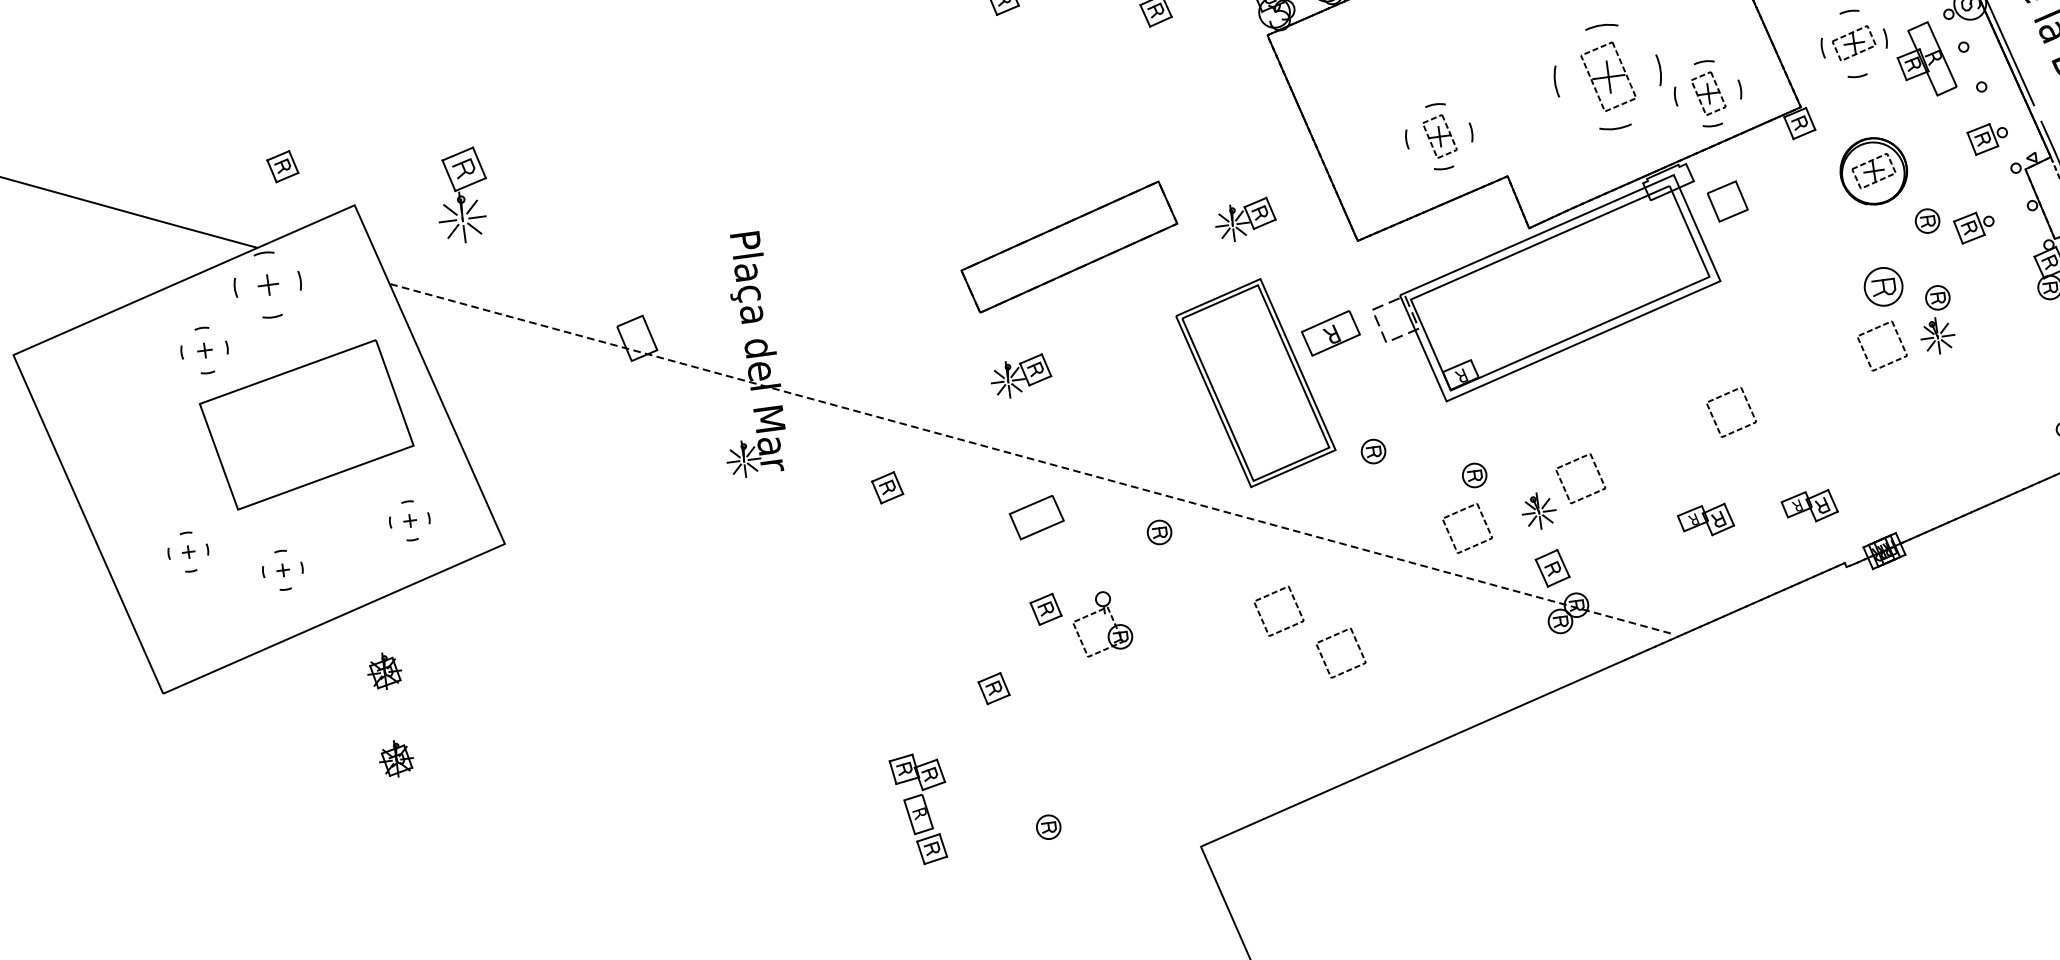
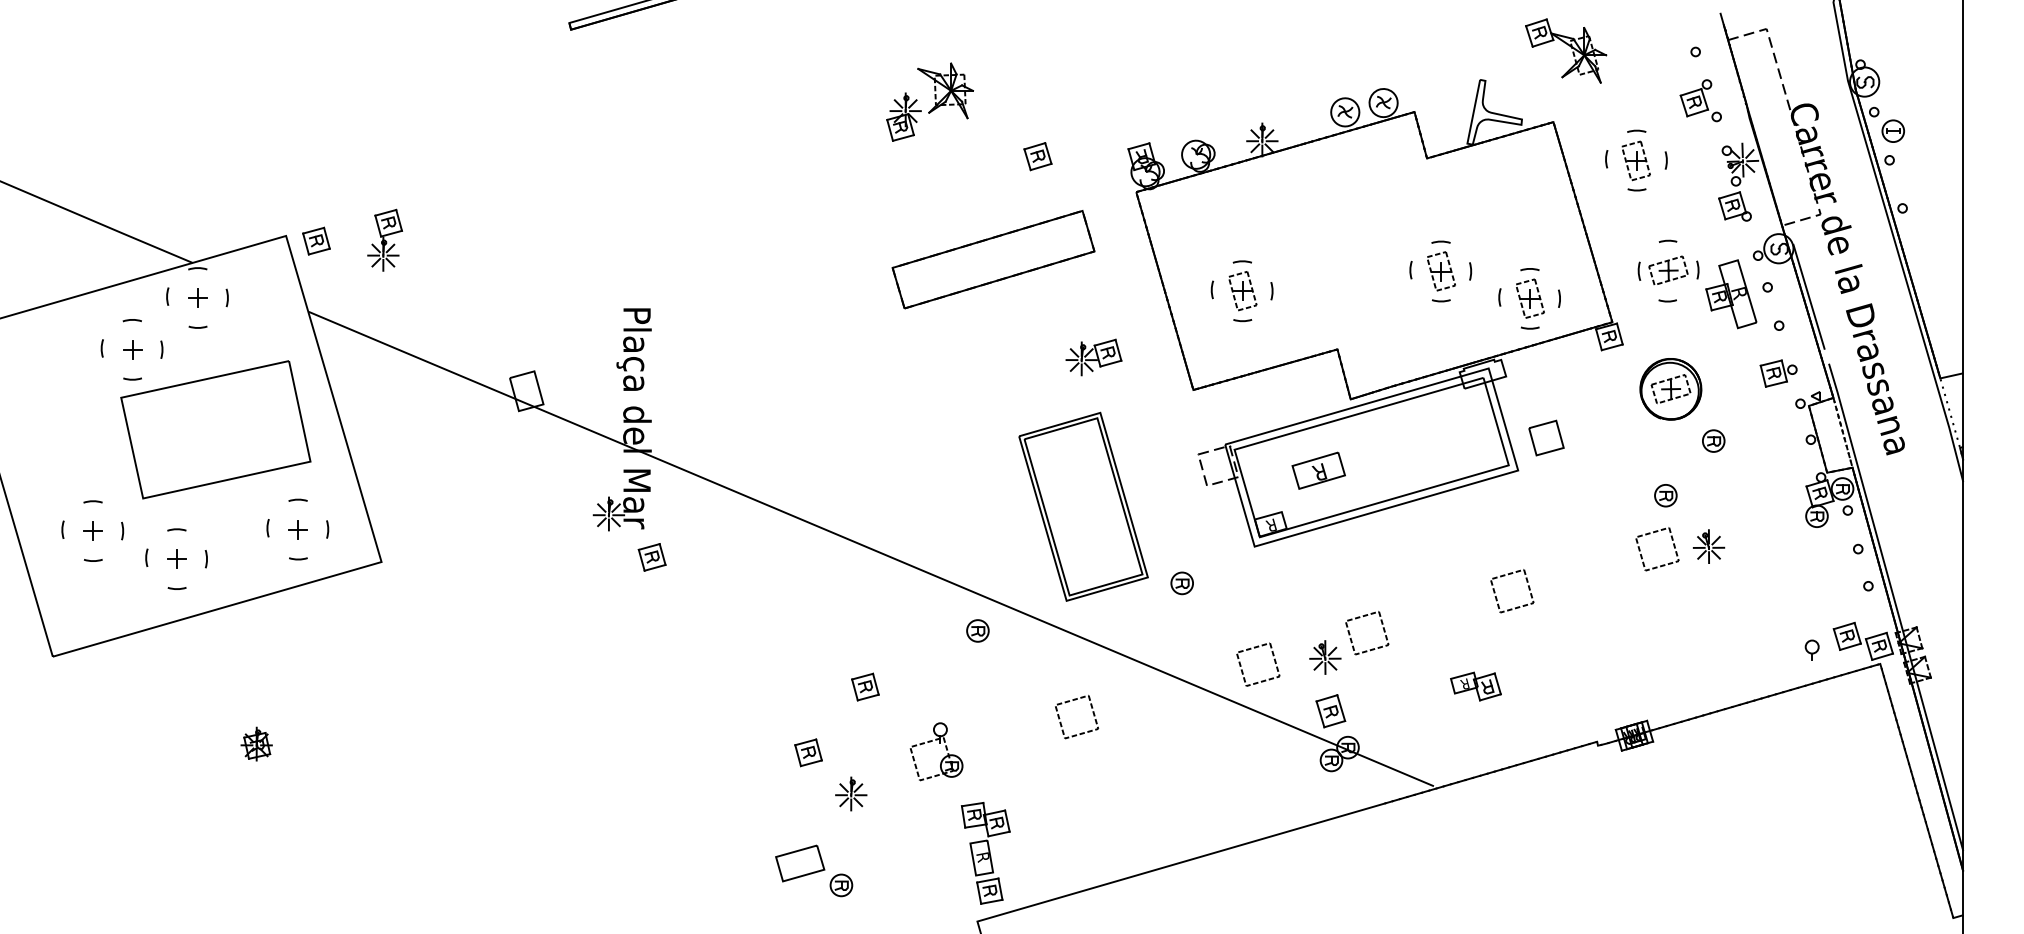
part: (1607, 77) -> (1440, 271), size x0.62
part: (1438, 137) -> (1241, 291), moved
part: (282, 165) -> (316, 240), moved
part: (462, 194) -> (385, 239), size x0.71
part: (1727, 200) -> (1546, 437), moved
part: (1974, 227) -> (1755, 452), removed
part: (1069, 246) -> (993, 259), moved
part: (1883, 286) -> (1665, 495), size x0.62
part: (1937, 297) -> (1713, 511), removed
part: (1330, 333) -> (1318, 470), moved
part: (203, 350) -> (131, 349), size x1.43
part: (1020, 376) -> (870, 472), removed
line: (1031, 458) -> (870, 548), dashed -> solid
part: (1473, 475) -> (1270, 617), removed
part: (886, 488) -> (651, 557), moved
part: (1809, 506) -> (1571, 686), removed
part: (1037, 517) -> (800, 863), moved
part: (409, 520) -> (297, 529), size x1.67
part: (187, 551) -> (92, 530), size x1.67
part: (282, 569) -> (176, 558), size x1.67
part: (1103, 614) -> (939, 743), moved
part: (1356, 645) -> (1143, 757), removed
part: (384, 670) -> (256, 662), removed
part: (1046, 726) -> (851, 793), added
part: (922, 809) -> (985, 853), moved

